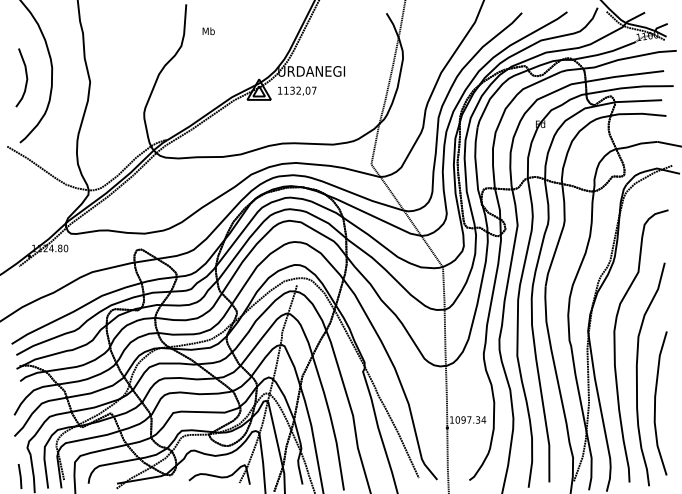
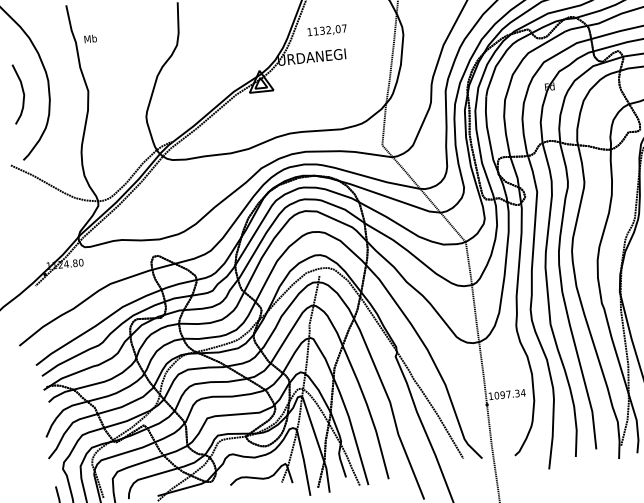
text: (208, 31) -> (90, 39), moved
text: (297, 90) -> (327, 30), moved

